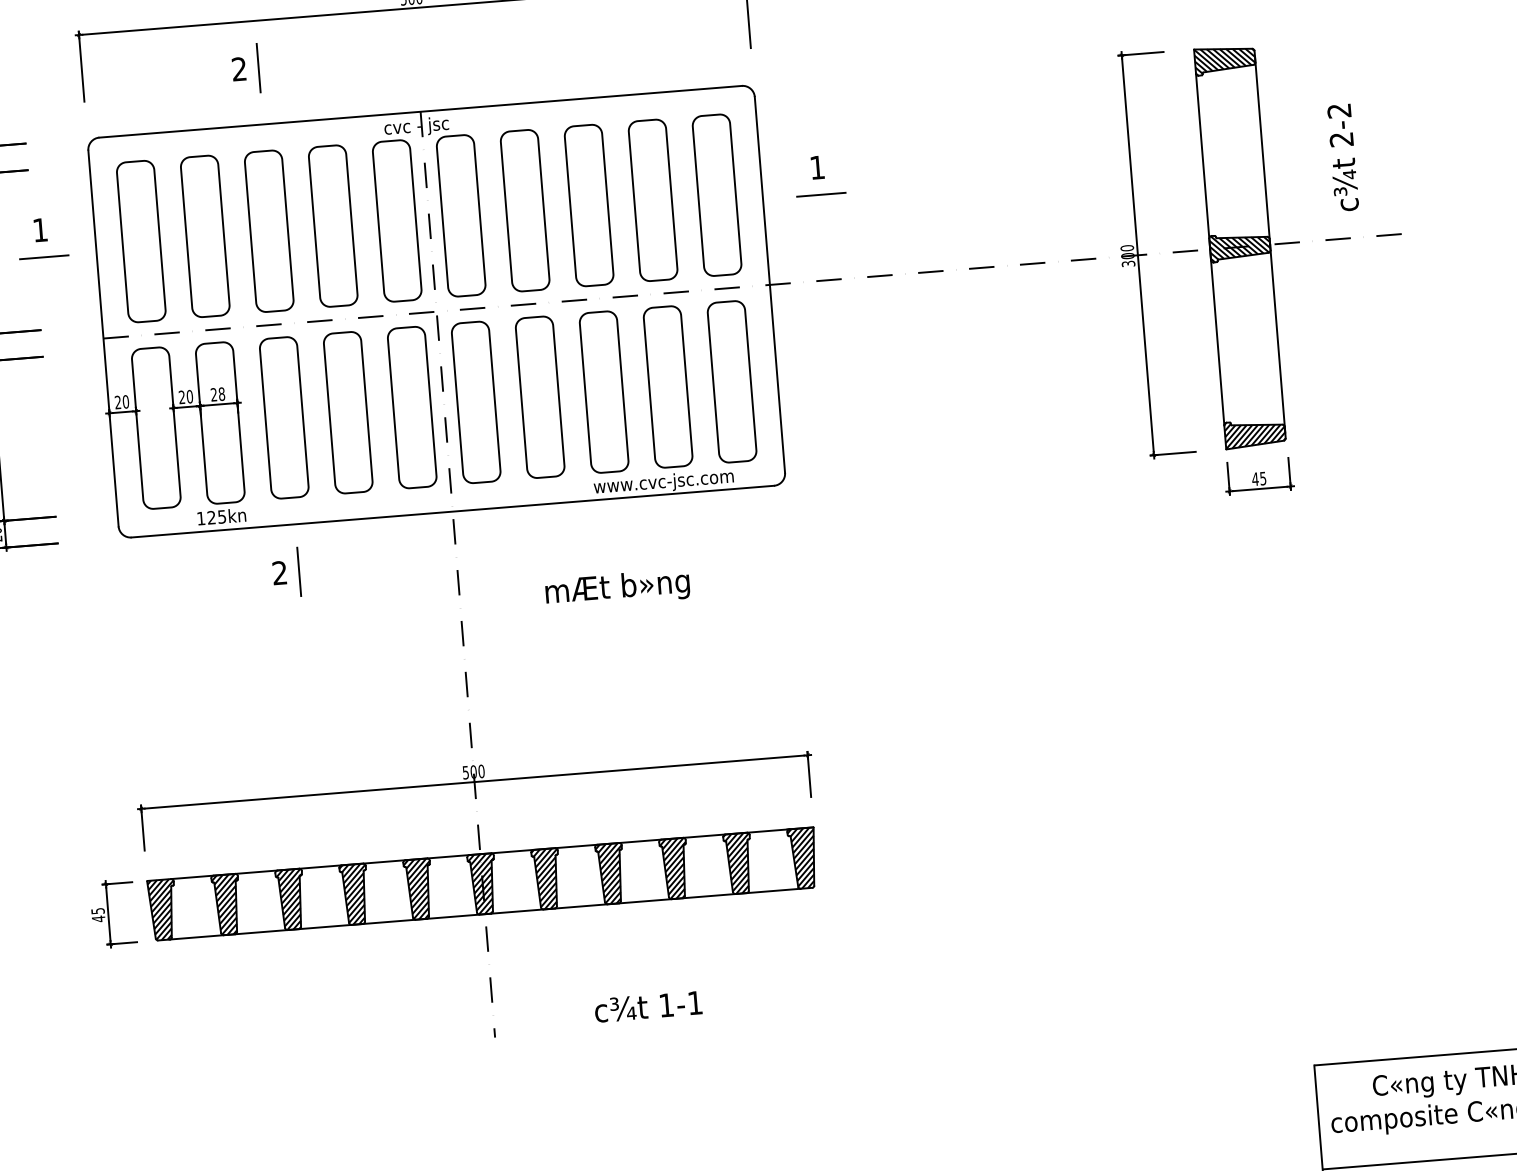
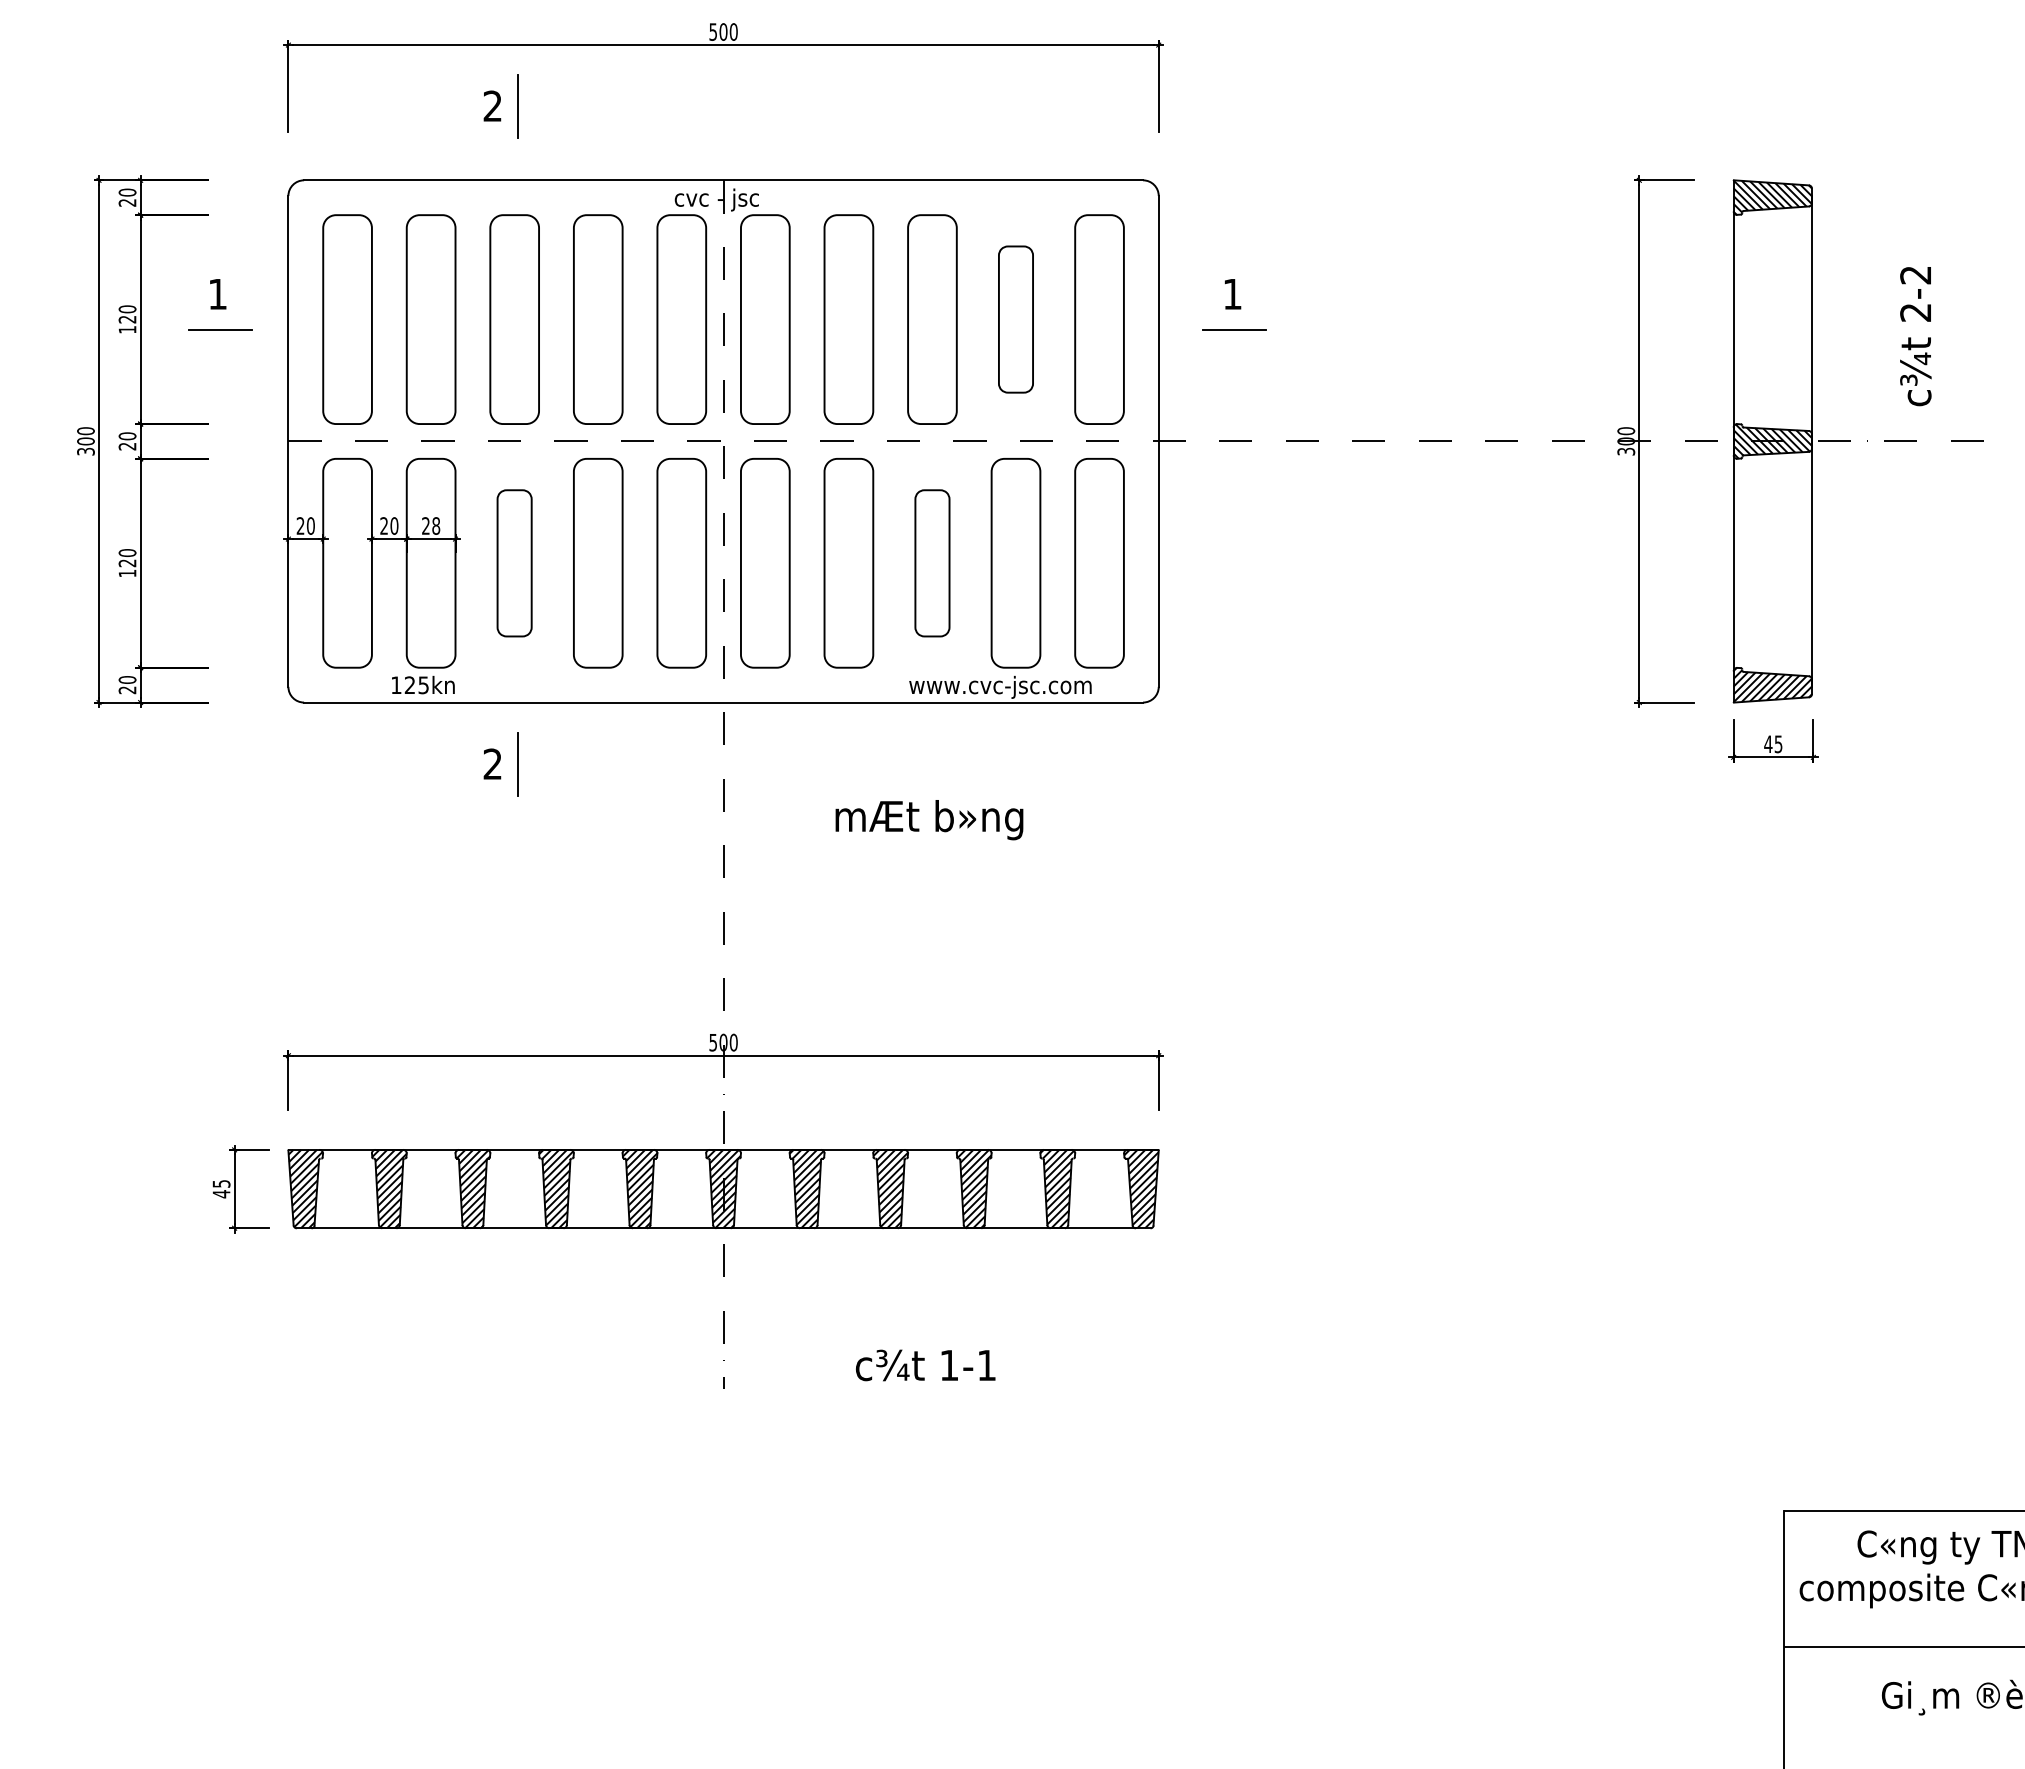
part: (652, 200) -> (1015, 319), size x0.7
part: (604, 392) -> (932, 563), size x0.7
part: (284, 418) -> (514, 563), size x0.7

